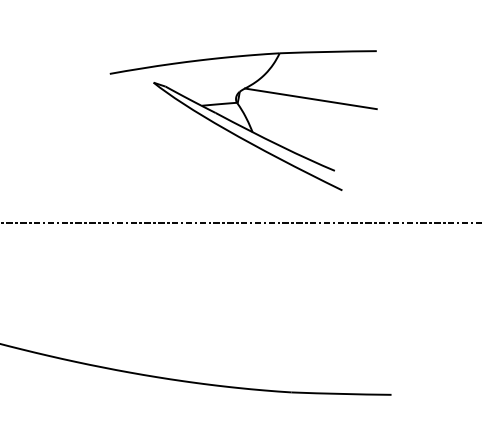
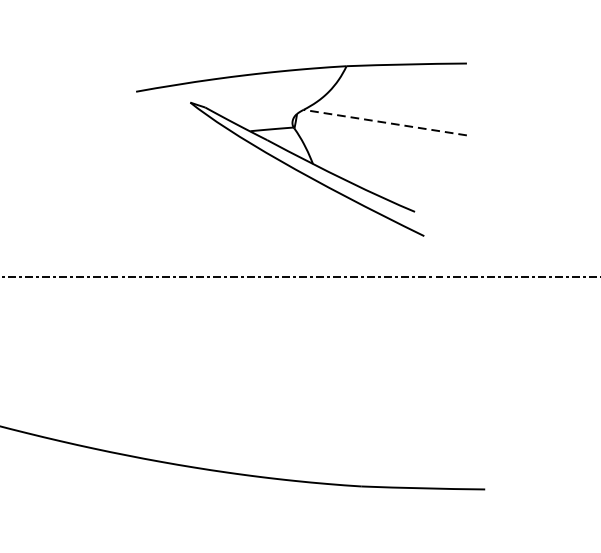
line: (310, 98) -> (384, 122), solid -> dashed

